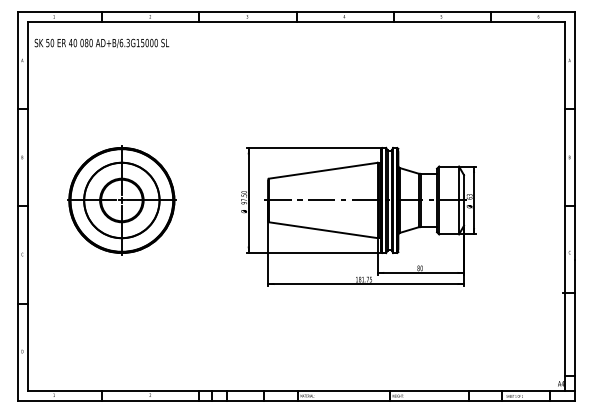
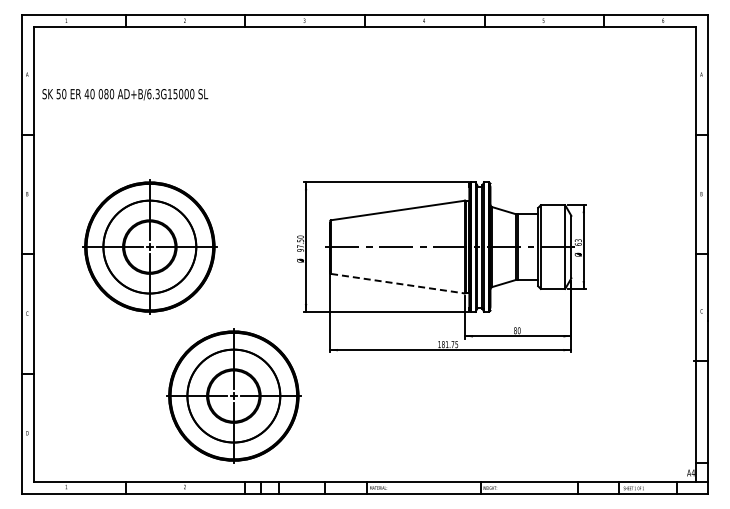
text: (102, 43) -> (125, 94), moved
line: (323, 230) -> (398, 283), solid -> dashed
part: (189, 320) -> (233, 395), added

